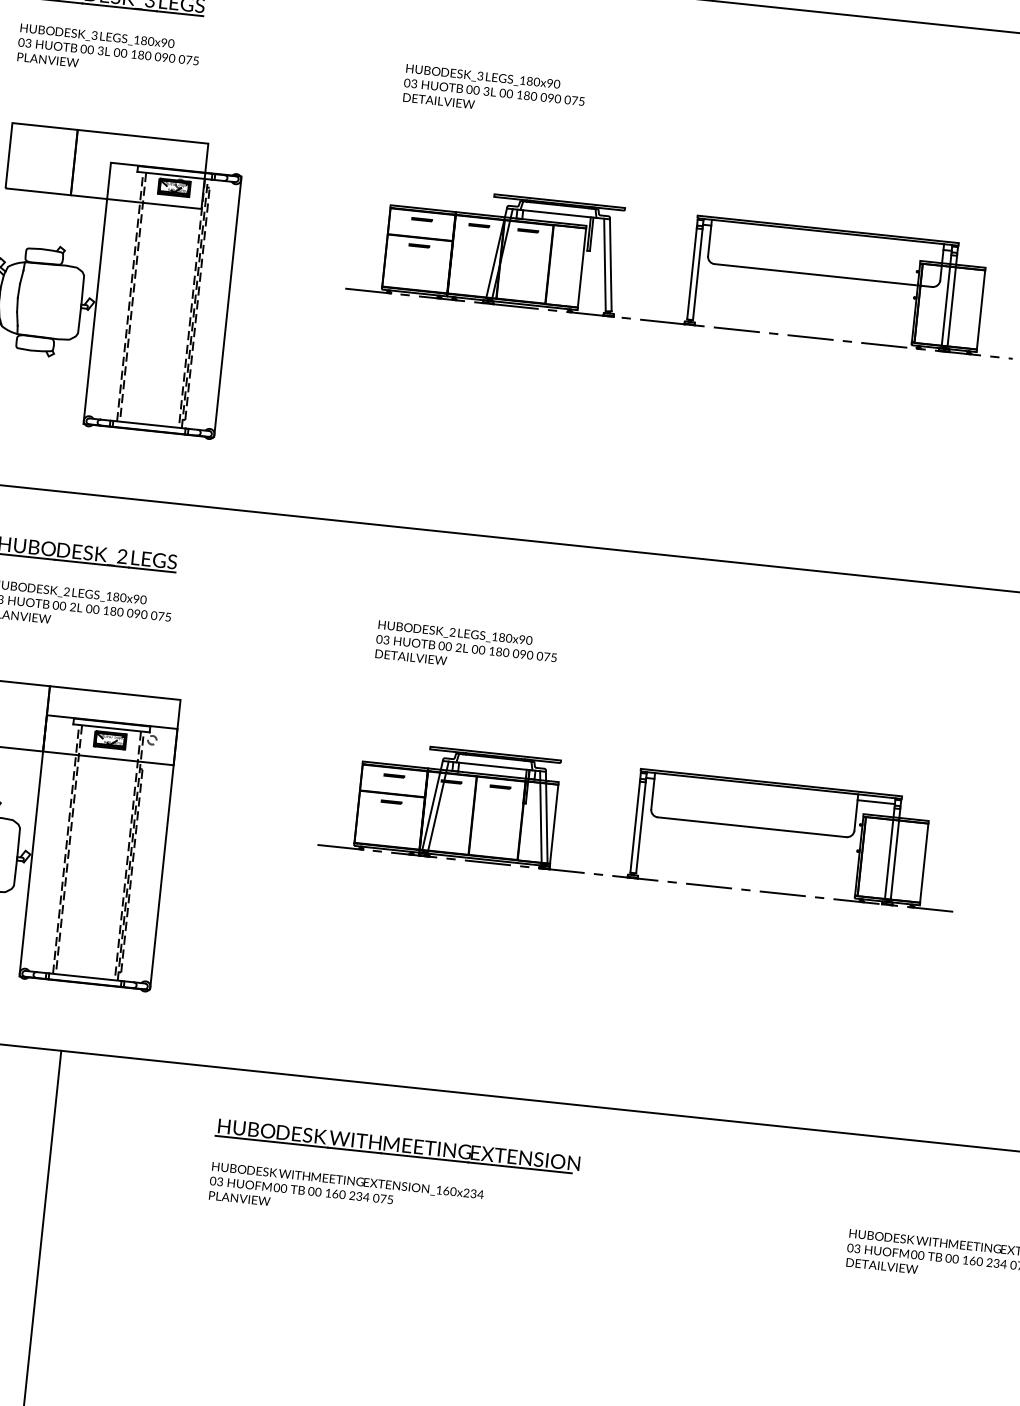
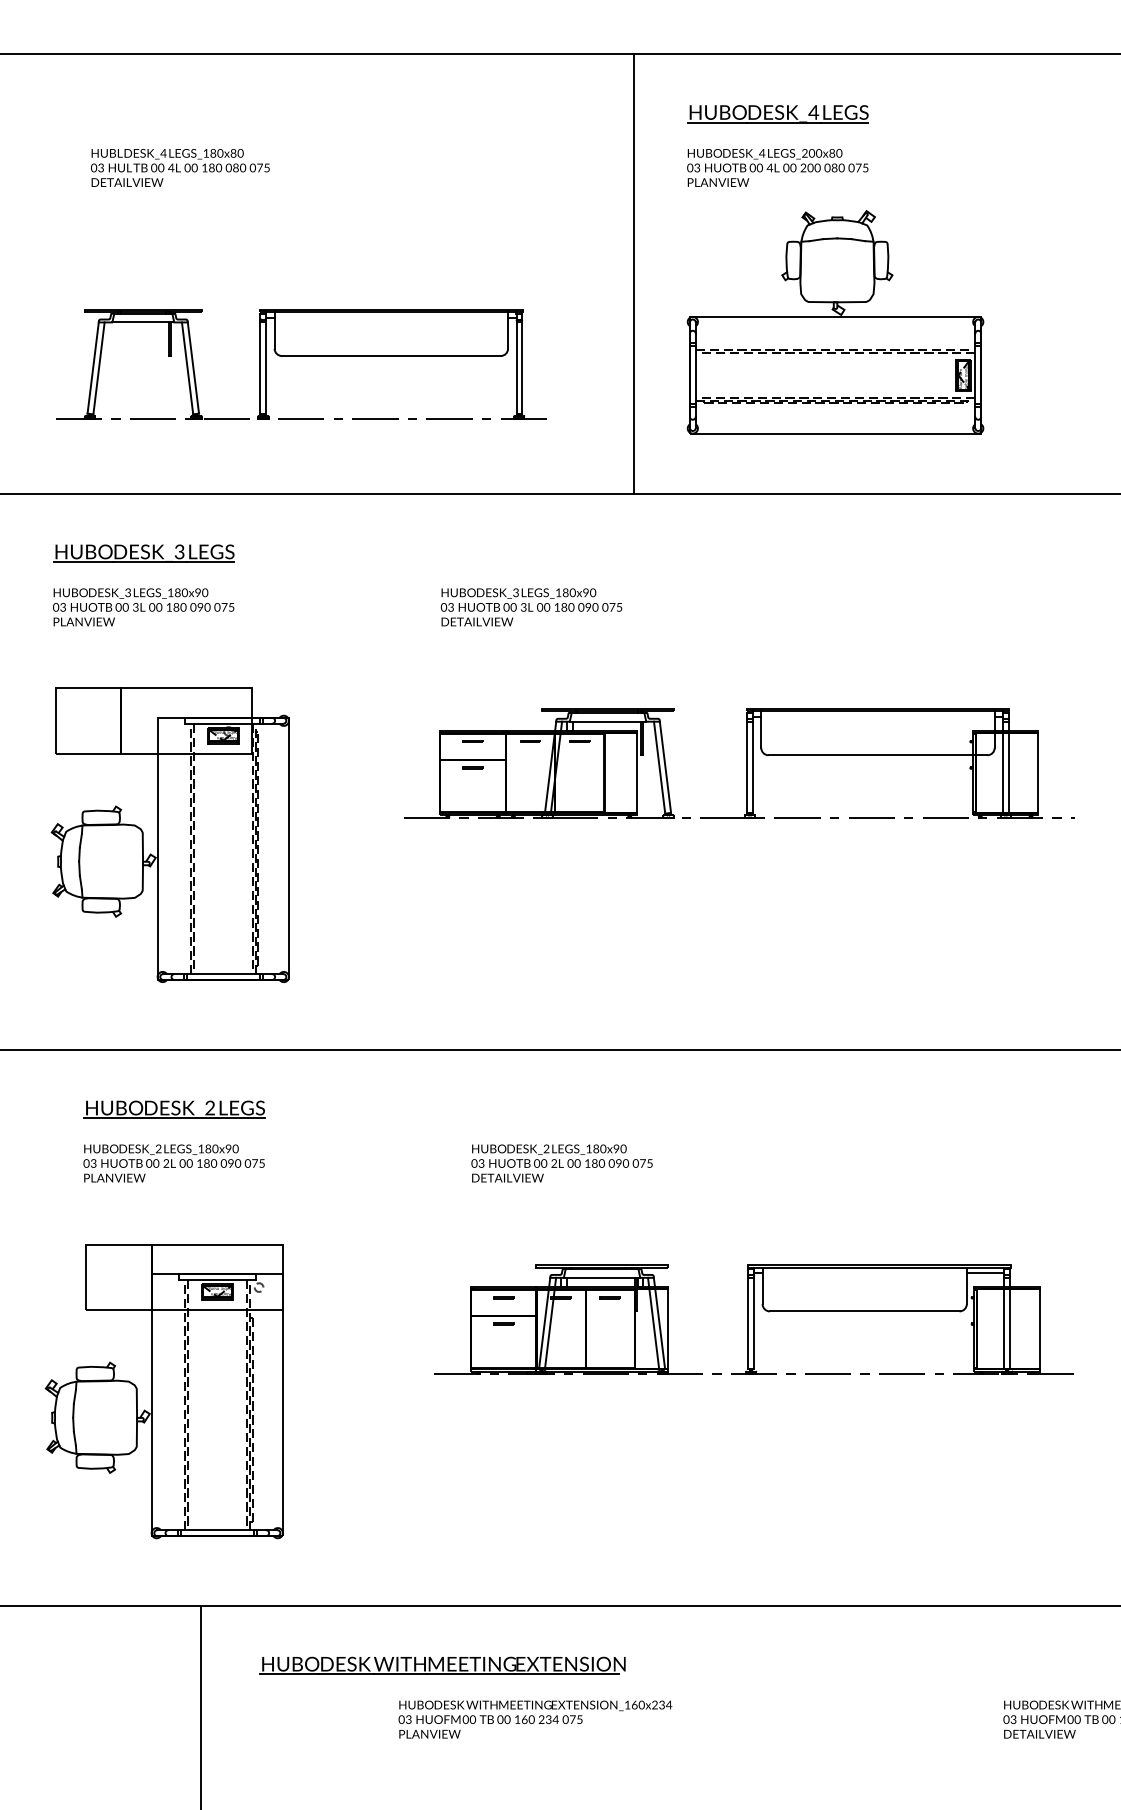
part: (397, 1146) -> (442, 1665), moved
text: (346, 1194) -> (535, 1719), moved

